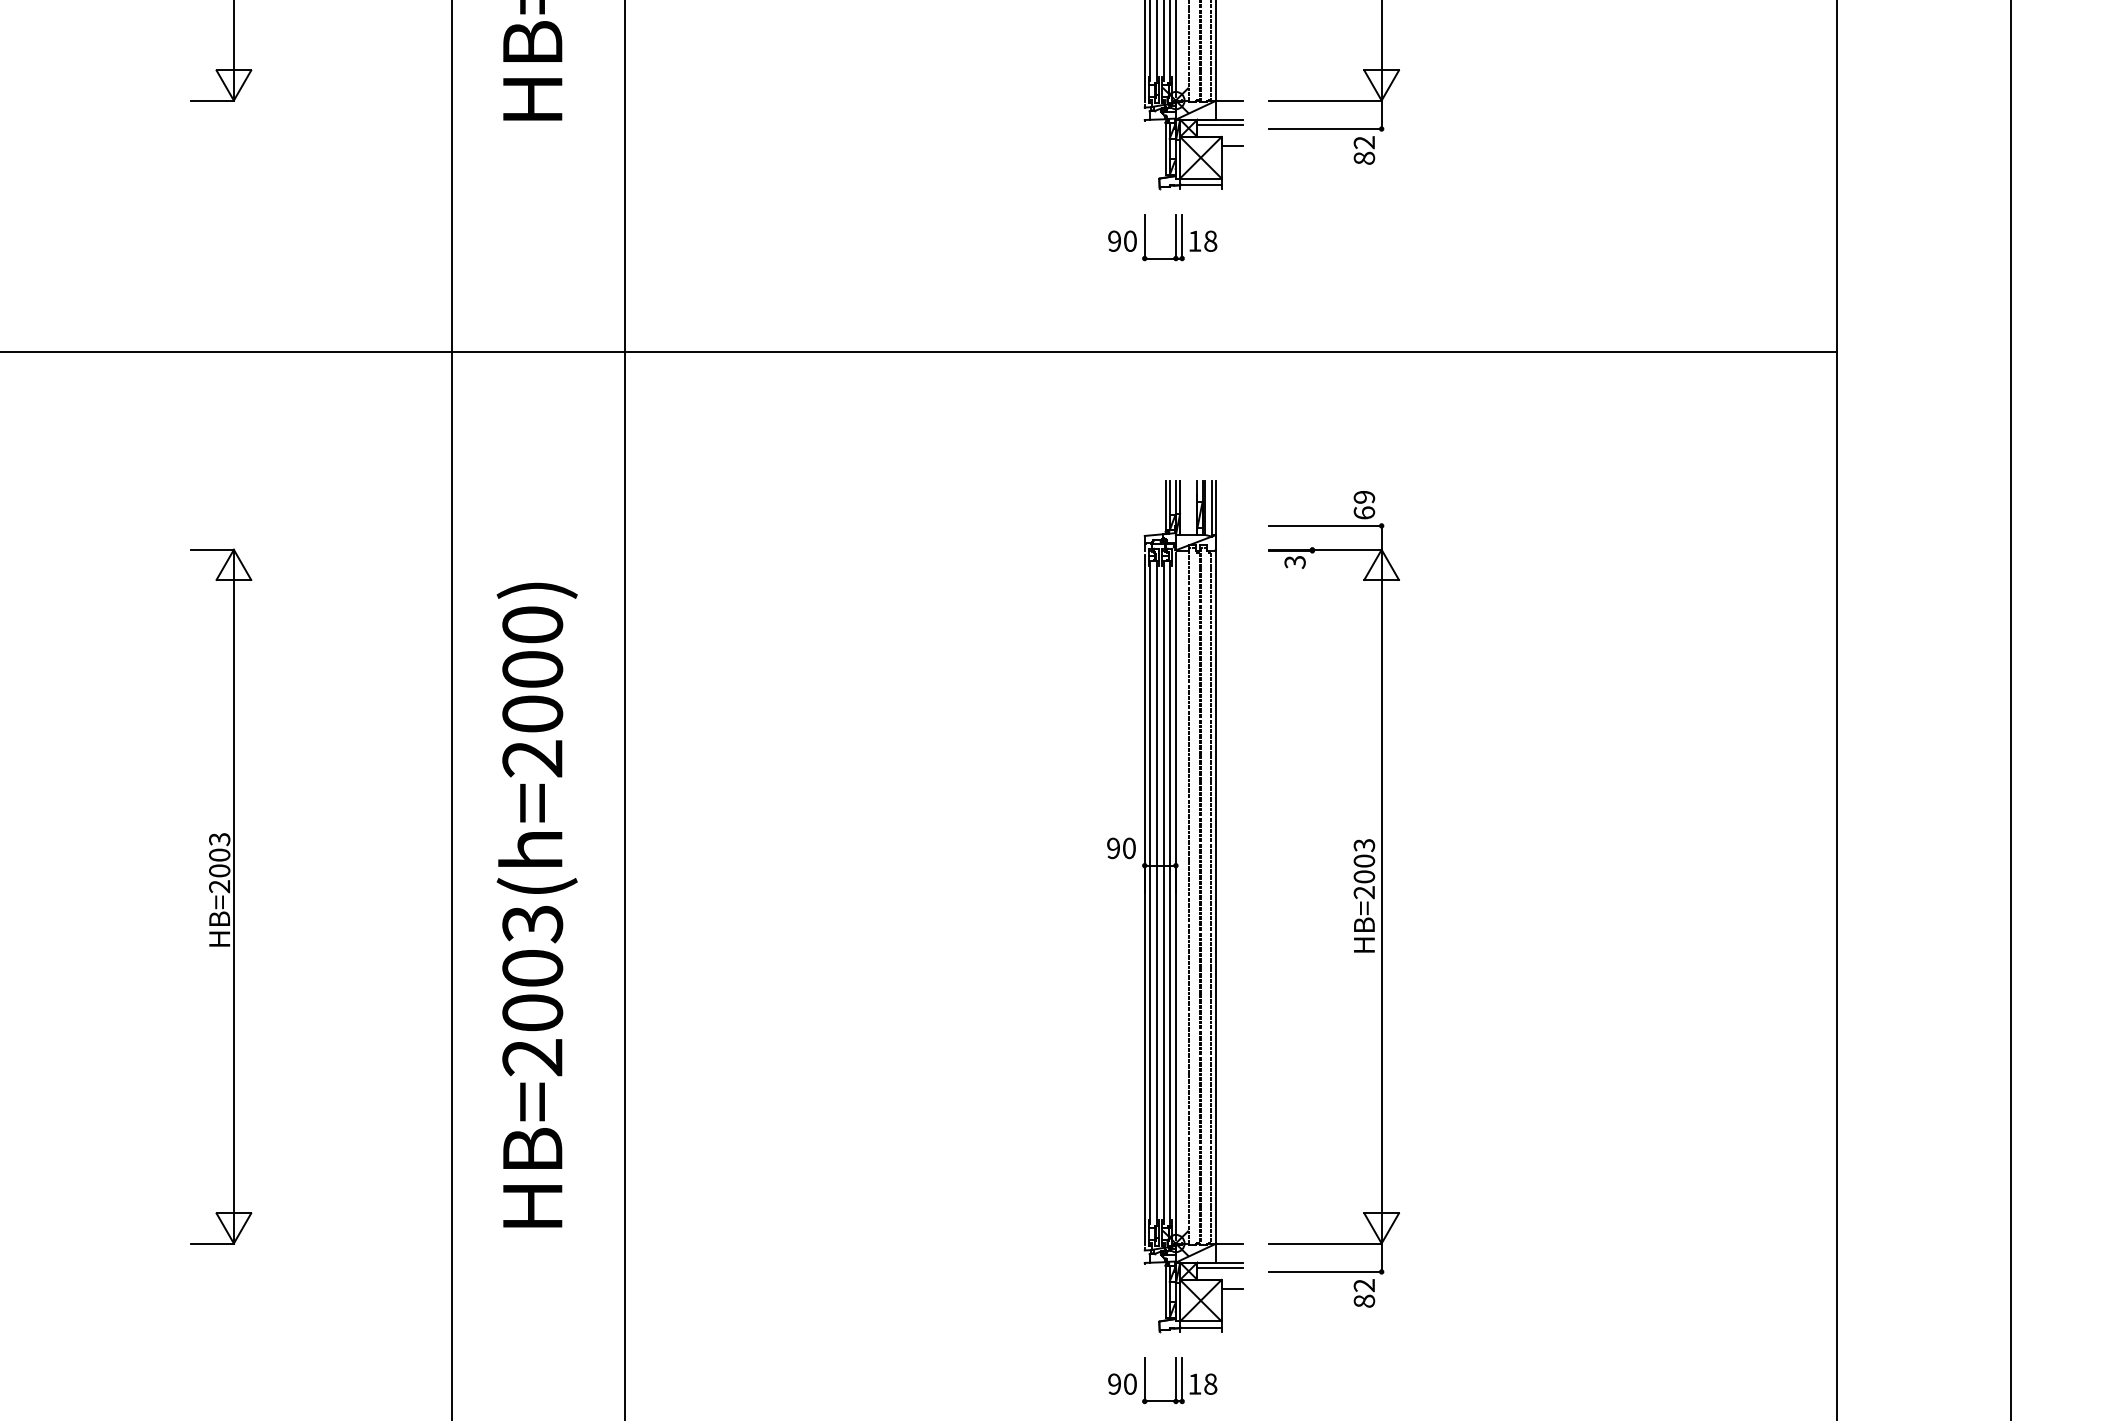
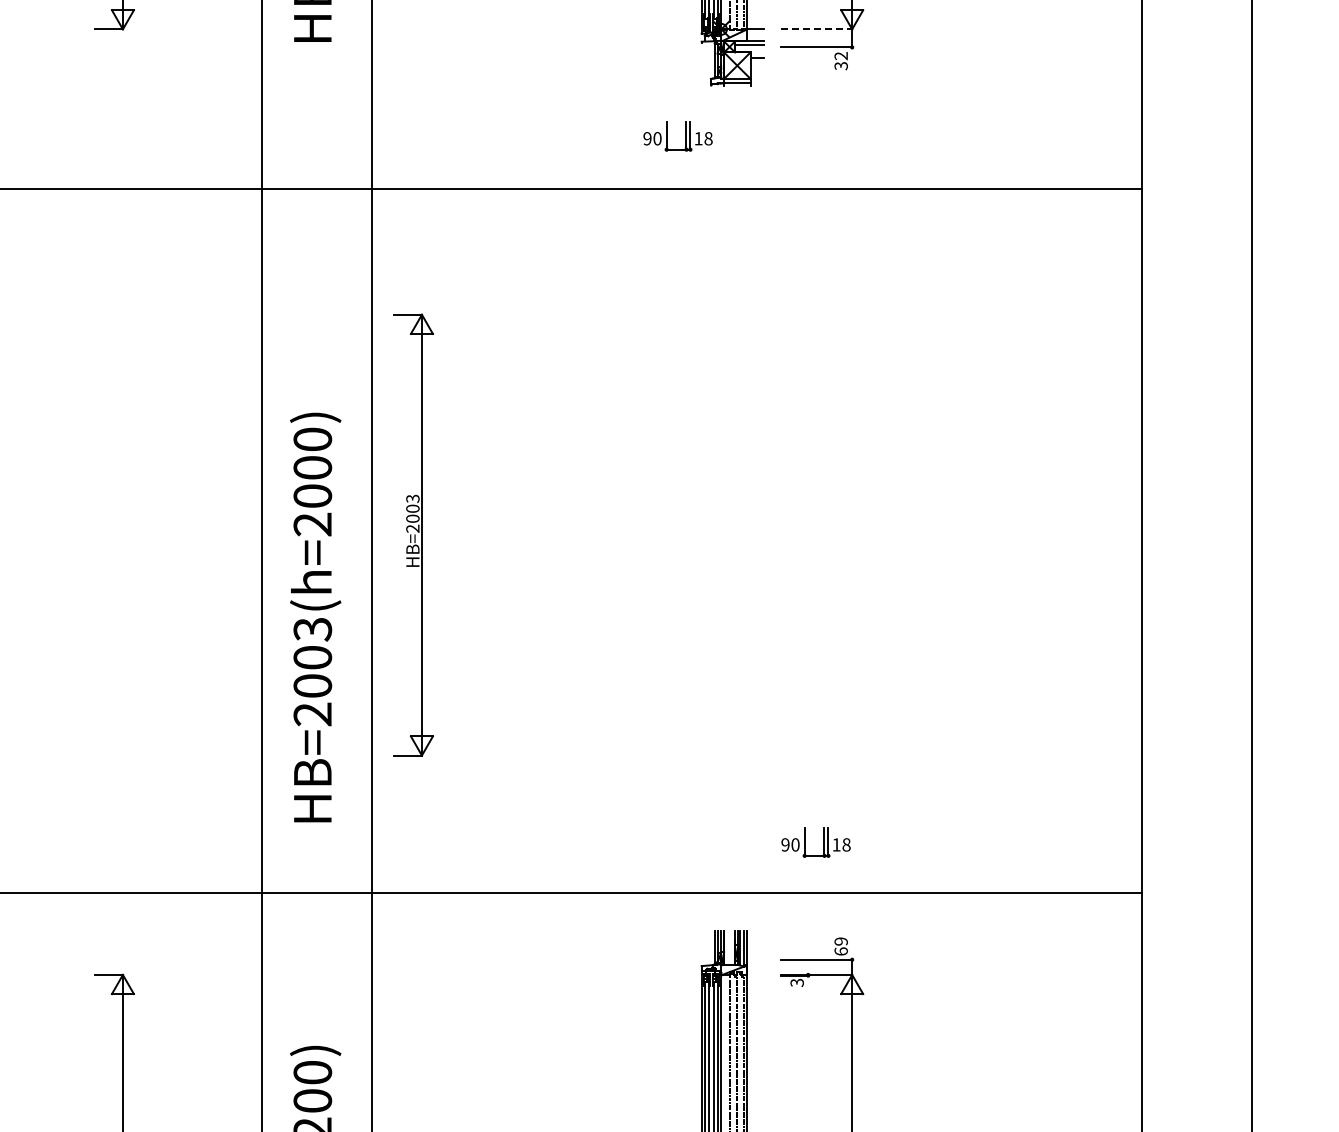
line: (1325, 100) -> (816, 29), solid -> dashed
text: (1363, 159) -> (840, 66), 82 -> 32
part: (1174, 237) -> (685, 136), moved
part: (220, 895) -> (413, 534), moved
part: (1353, 895) -> (834, 534), removed
text: (536, 905) -> (315, 617), moved
part: (1174, 906) -> (720, 541), removed
part: (1174, 1380) -> (823, 842), moved

